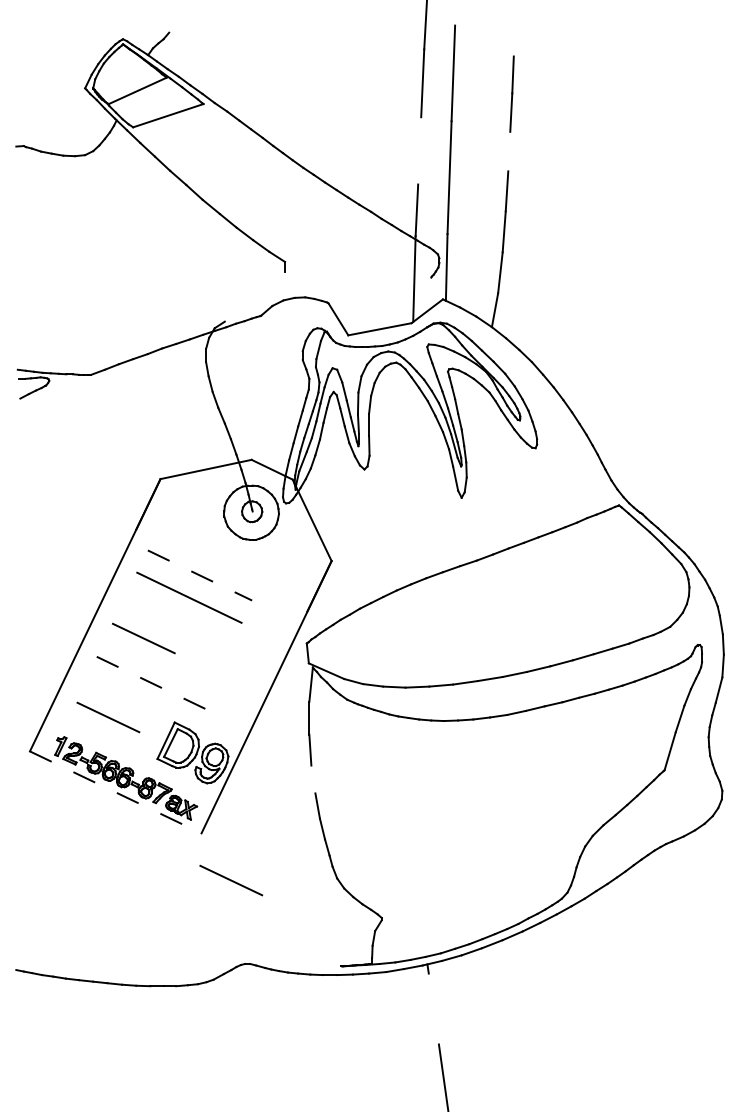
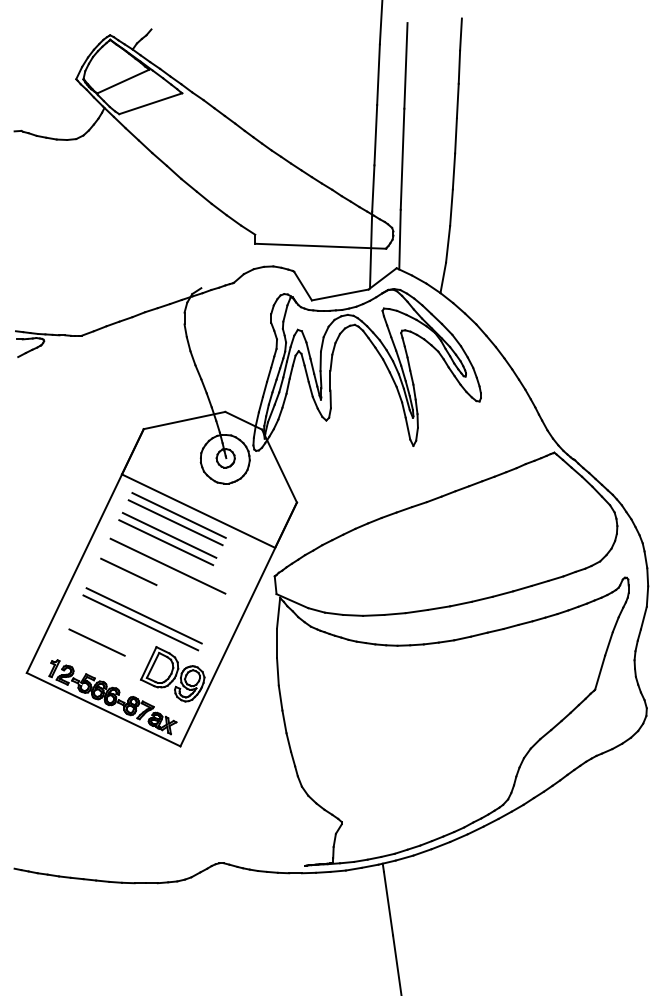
line: (514, 38) -> (460, 34), added
line: (419, 151) -> (375, 135), added
line: (508, 151) -> (455, 135), added
line: (357, 274) -> (320, 245), added
line: (221, 569) -> (198, 510), added
line: (200, 575) -> (179, 515), dashed -> solid
line: (195, 583) -> (175, 522), added
line: (185, 605) -> (166, 542), added
line: (187, 631) -> (167, 565), added
line: (161, 687) -> (144, 615), dashed -> solid
line: (156, 695) -> (140, 622), added
line: (313, 778) -> (280, 697), added
line: (116, 792) -> (104, 709), dashed -> solid
line: (230, 880) -> (206, 788), removed
line: (433, 1008) -> (388, 903), added

